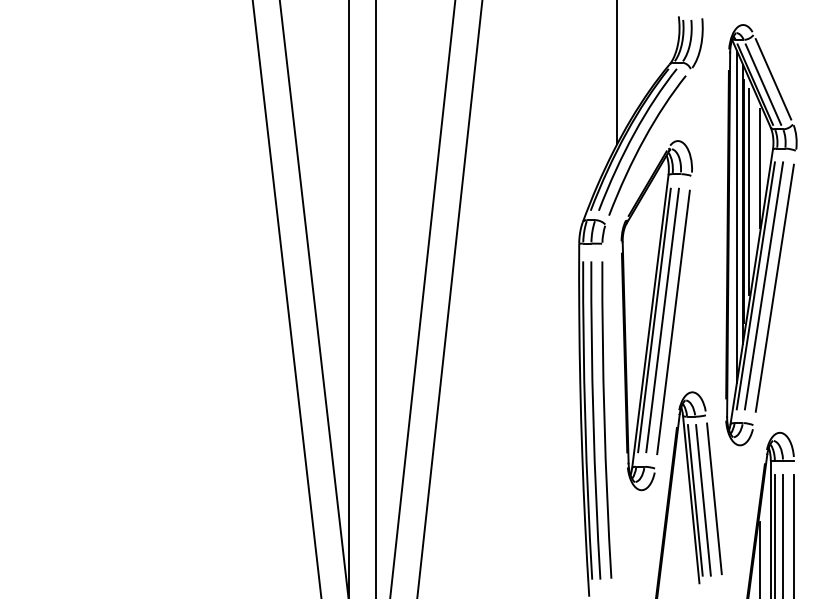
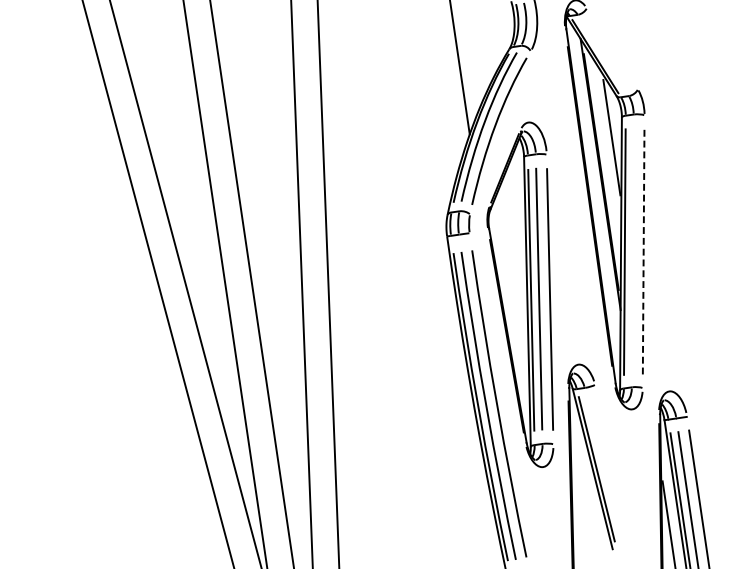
line: (773, 79) -> (612, 49), removed
line: (763, 84) -> (603, 55), removed
line: (748, 191) -> (604, 161), removed
line: (736, 216) -> (596, 187), removed
line: (763, 285) -> (632, 250), removed
line: (774, 288) -> (643, 252), solid -> dashed
line: (714, 498) -> (615, 464), removed
line: (703, 500) -> (604, 468), removed

